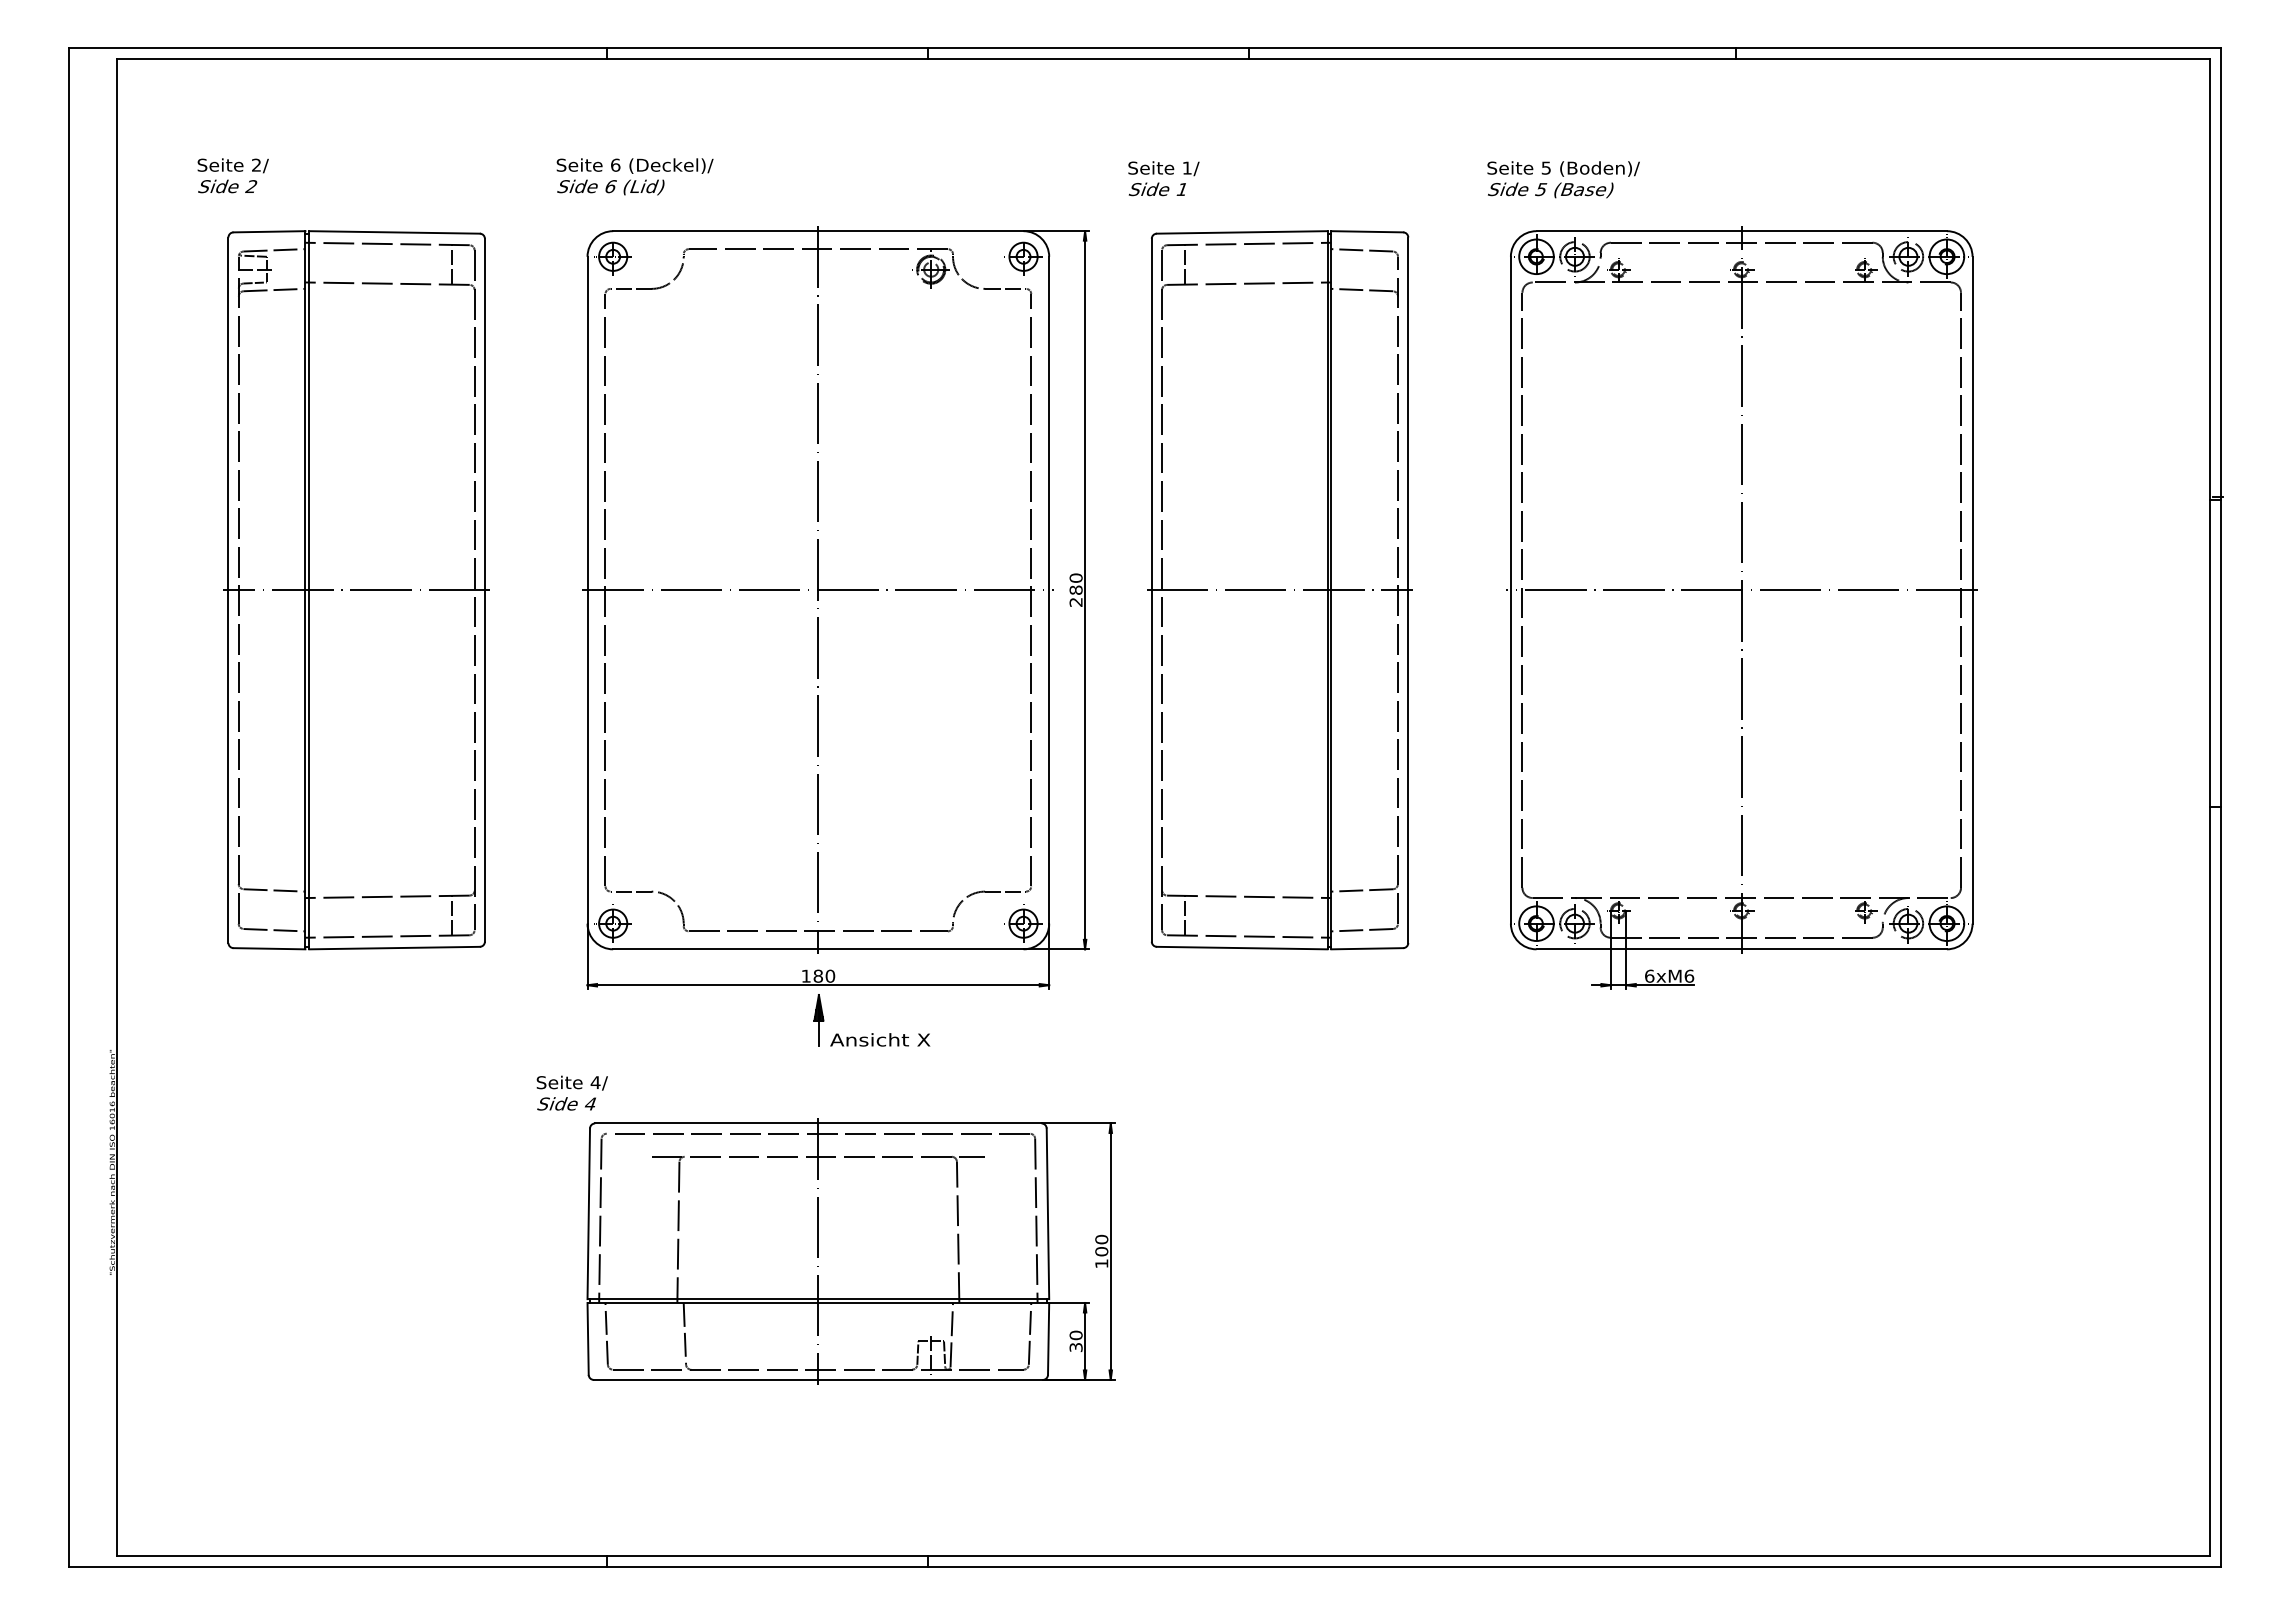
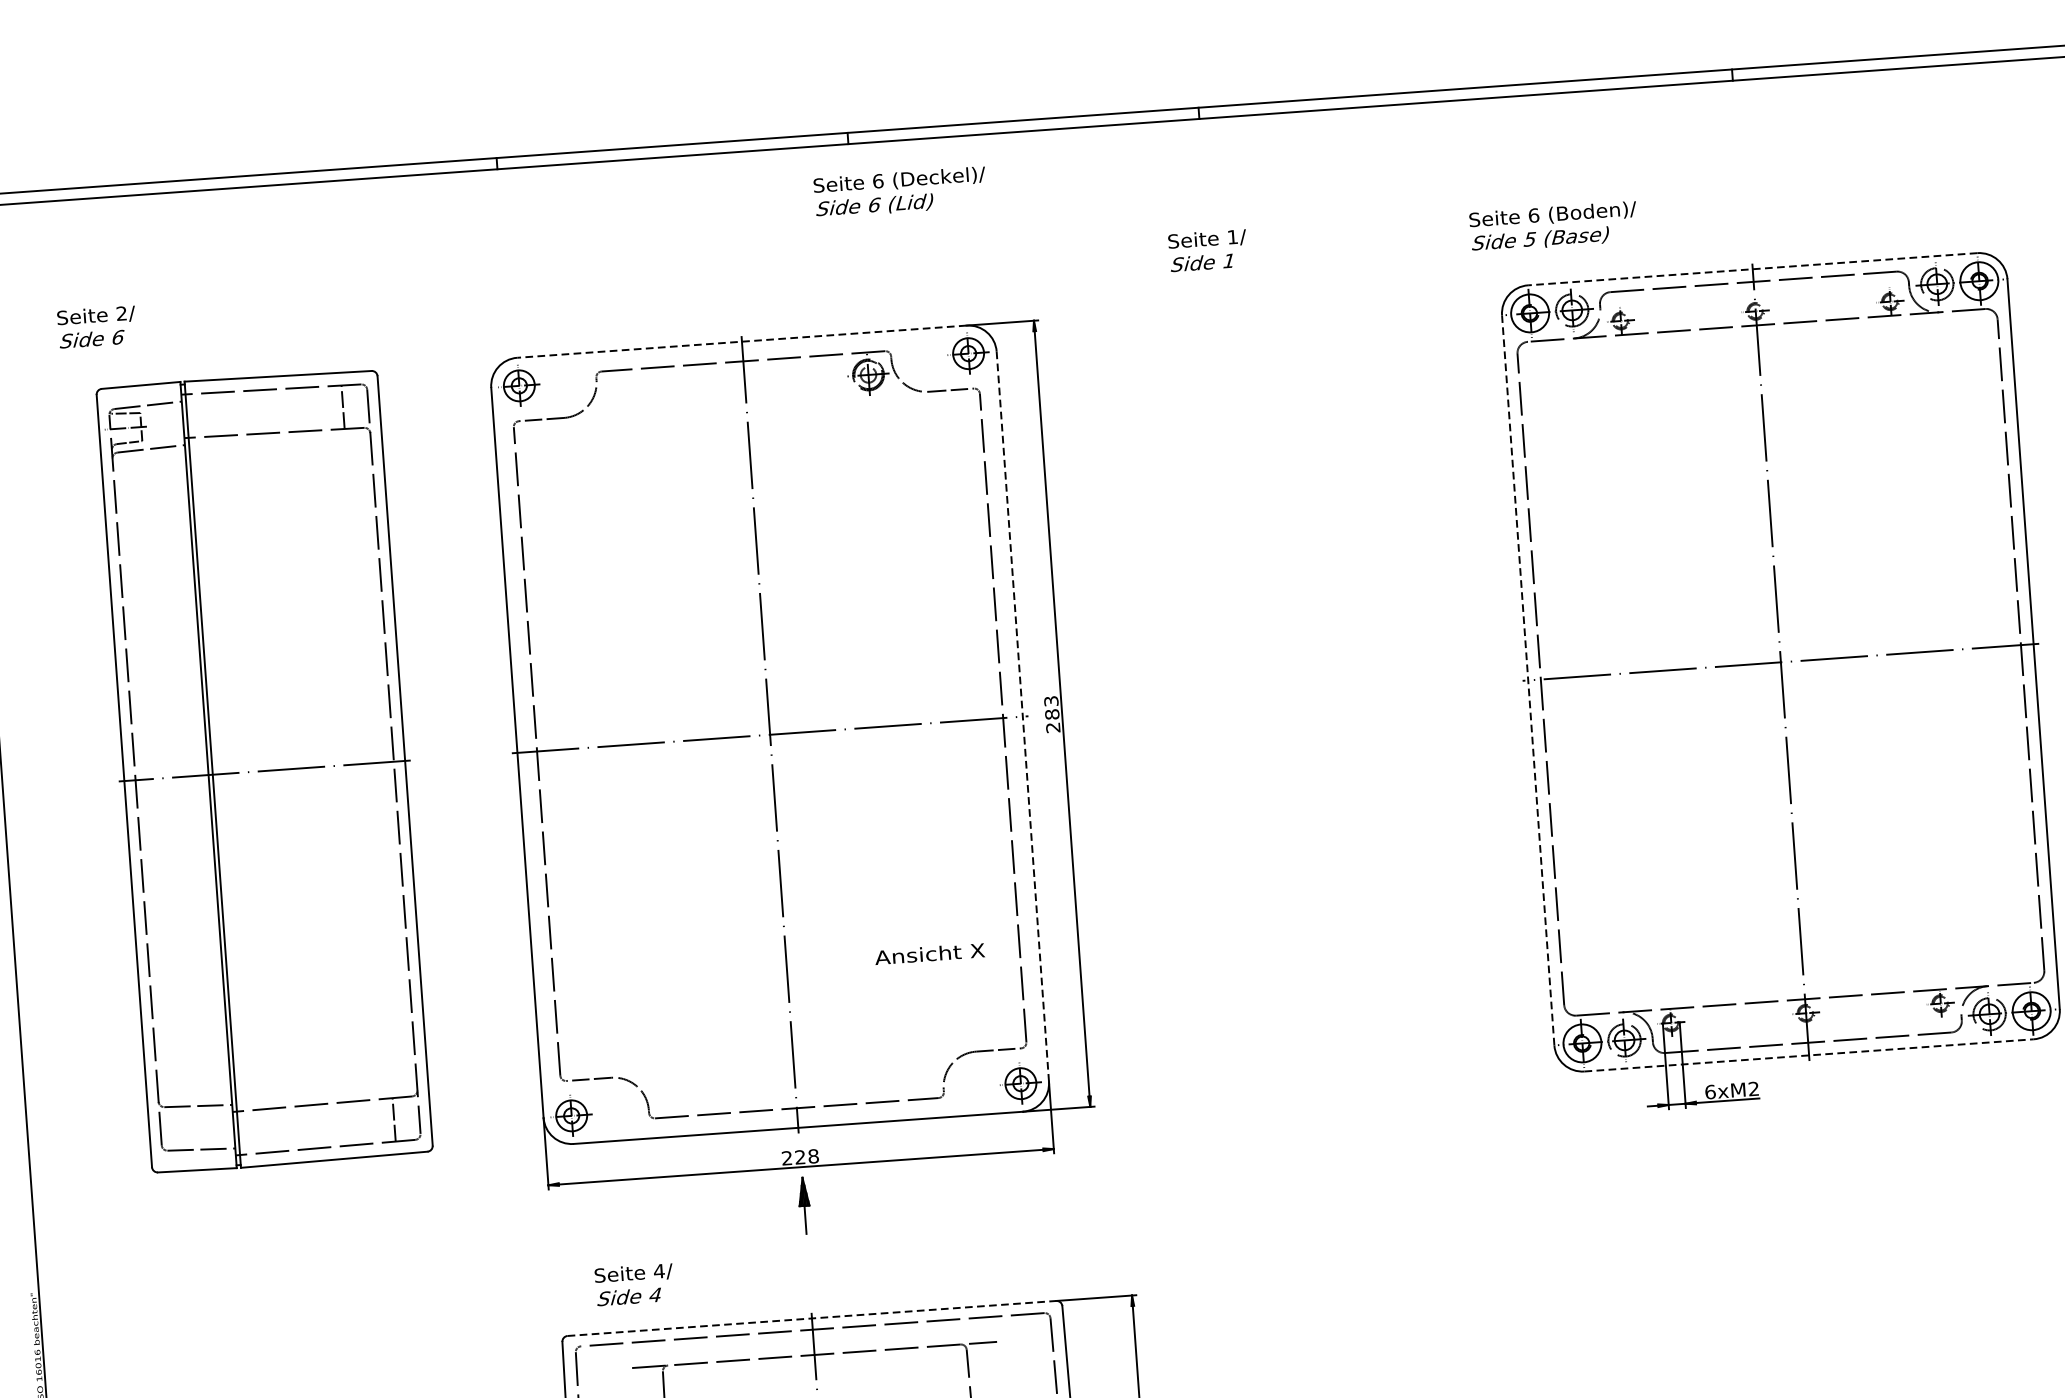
text: (1546, 167) -> (1534, 214), 5 -> 6
text: (634, 176) -> (899, 192), moved
text: (1163, 178) -> (1207, 250), moved
text: (251, 186) -> (117, 337), 2 -> 6
line: (817, 231) -> (741, 342), solid -> dashed
line: (1741, 231) -> (1752, 269), solid -> dashed
text: (1075, 577) -> (1050, 700), 280 -> 283
line: (1049, 589) -> (1023, 715), solid -> dashed
line: (1510, 589) -> (1527, 679), solid -> dashed
part: (1279, 590) -> (1274, 698), removed
line: (1742, 949) -> (1809, 1055), solid -> dashed
text: (818, 975) -> (800, 1156), 180 -> 228
text: (1689, 975) -> (1753, 1088), 6xM6 -> 6xM2
text: (880, 1039) -> (930, 953), moved
text: (571, 1092) -> (633, 1283), moved
line: (818, 1123) -> (812, 1318), solid -> dashed

